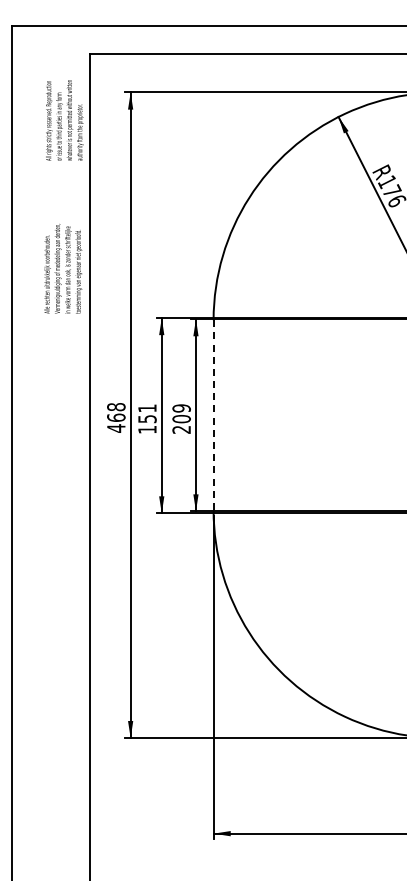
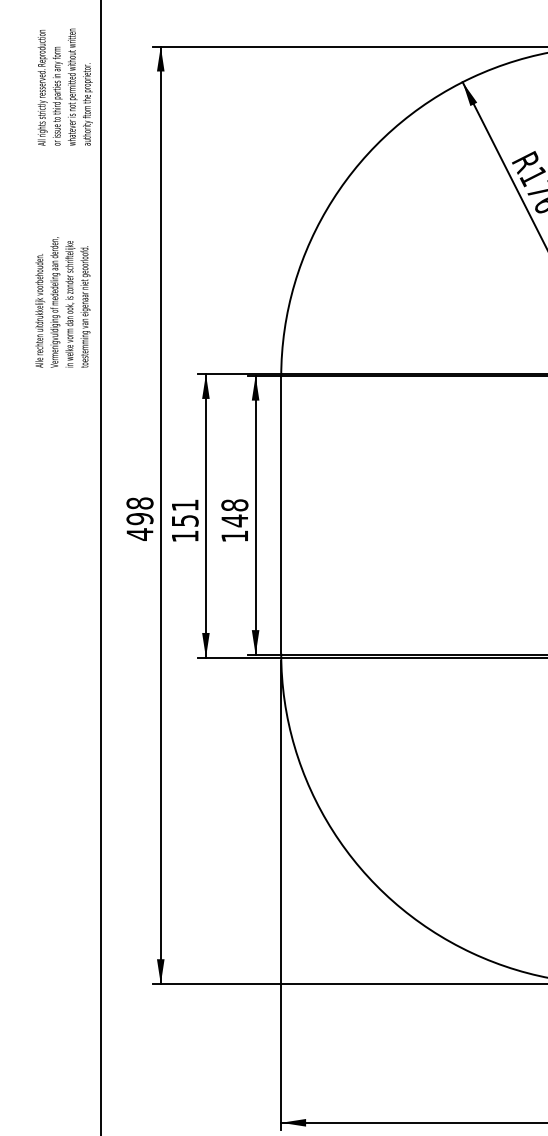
line: (213, 415) -> (281, 515), dashed -> solid
text: (116, 417) -> (140, 518), 468 -> 498
text: (181, 418) -> (234, 519), 209 -> 148

